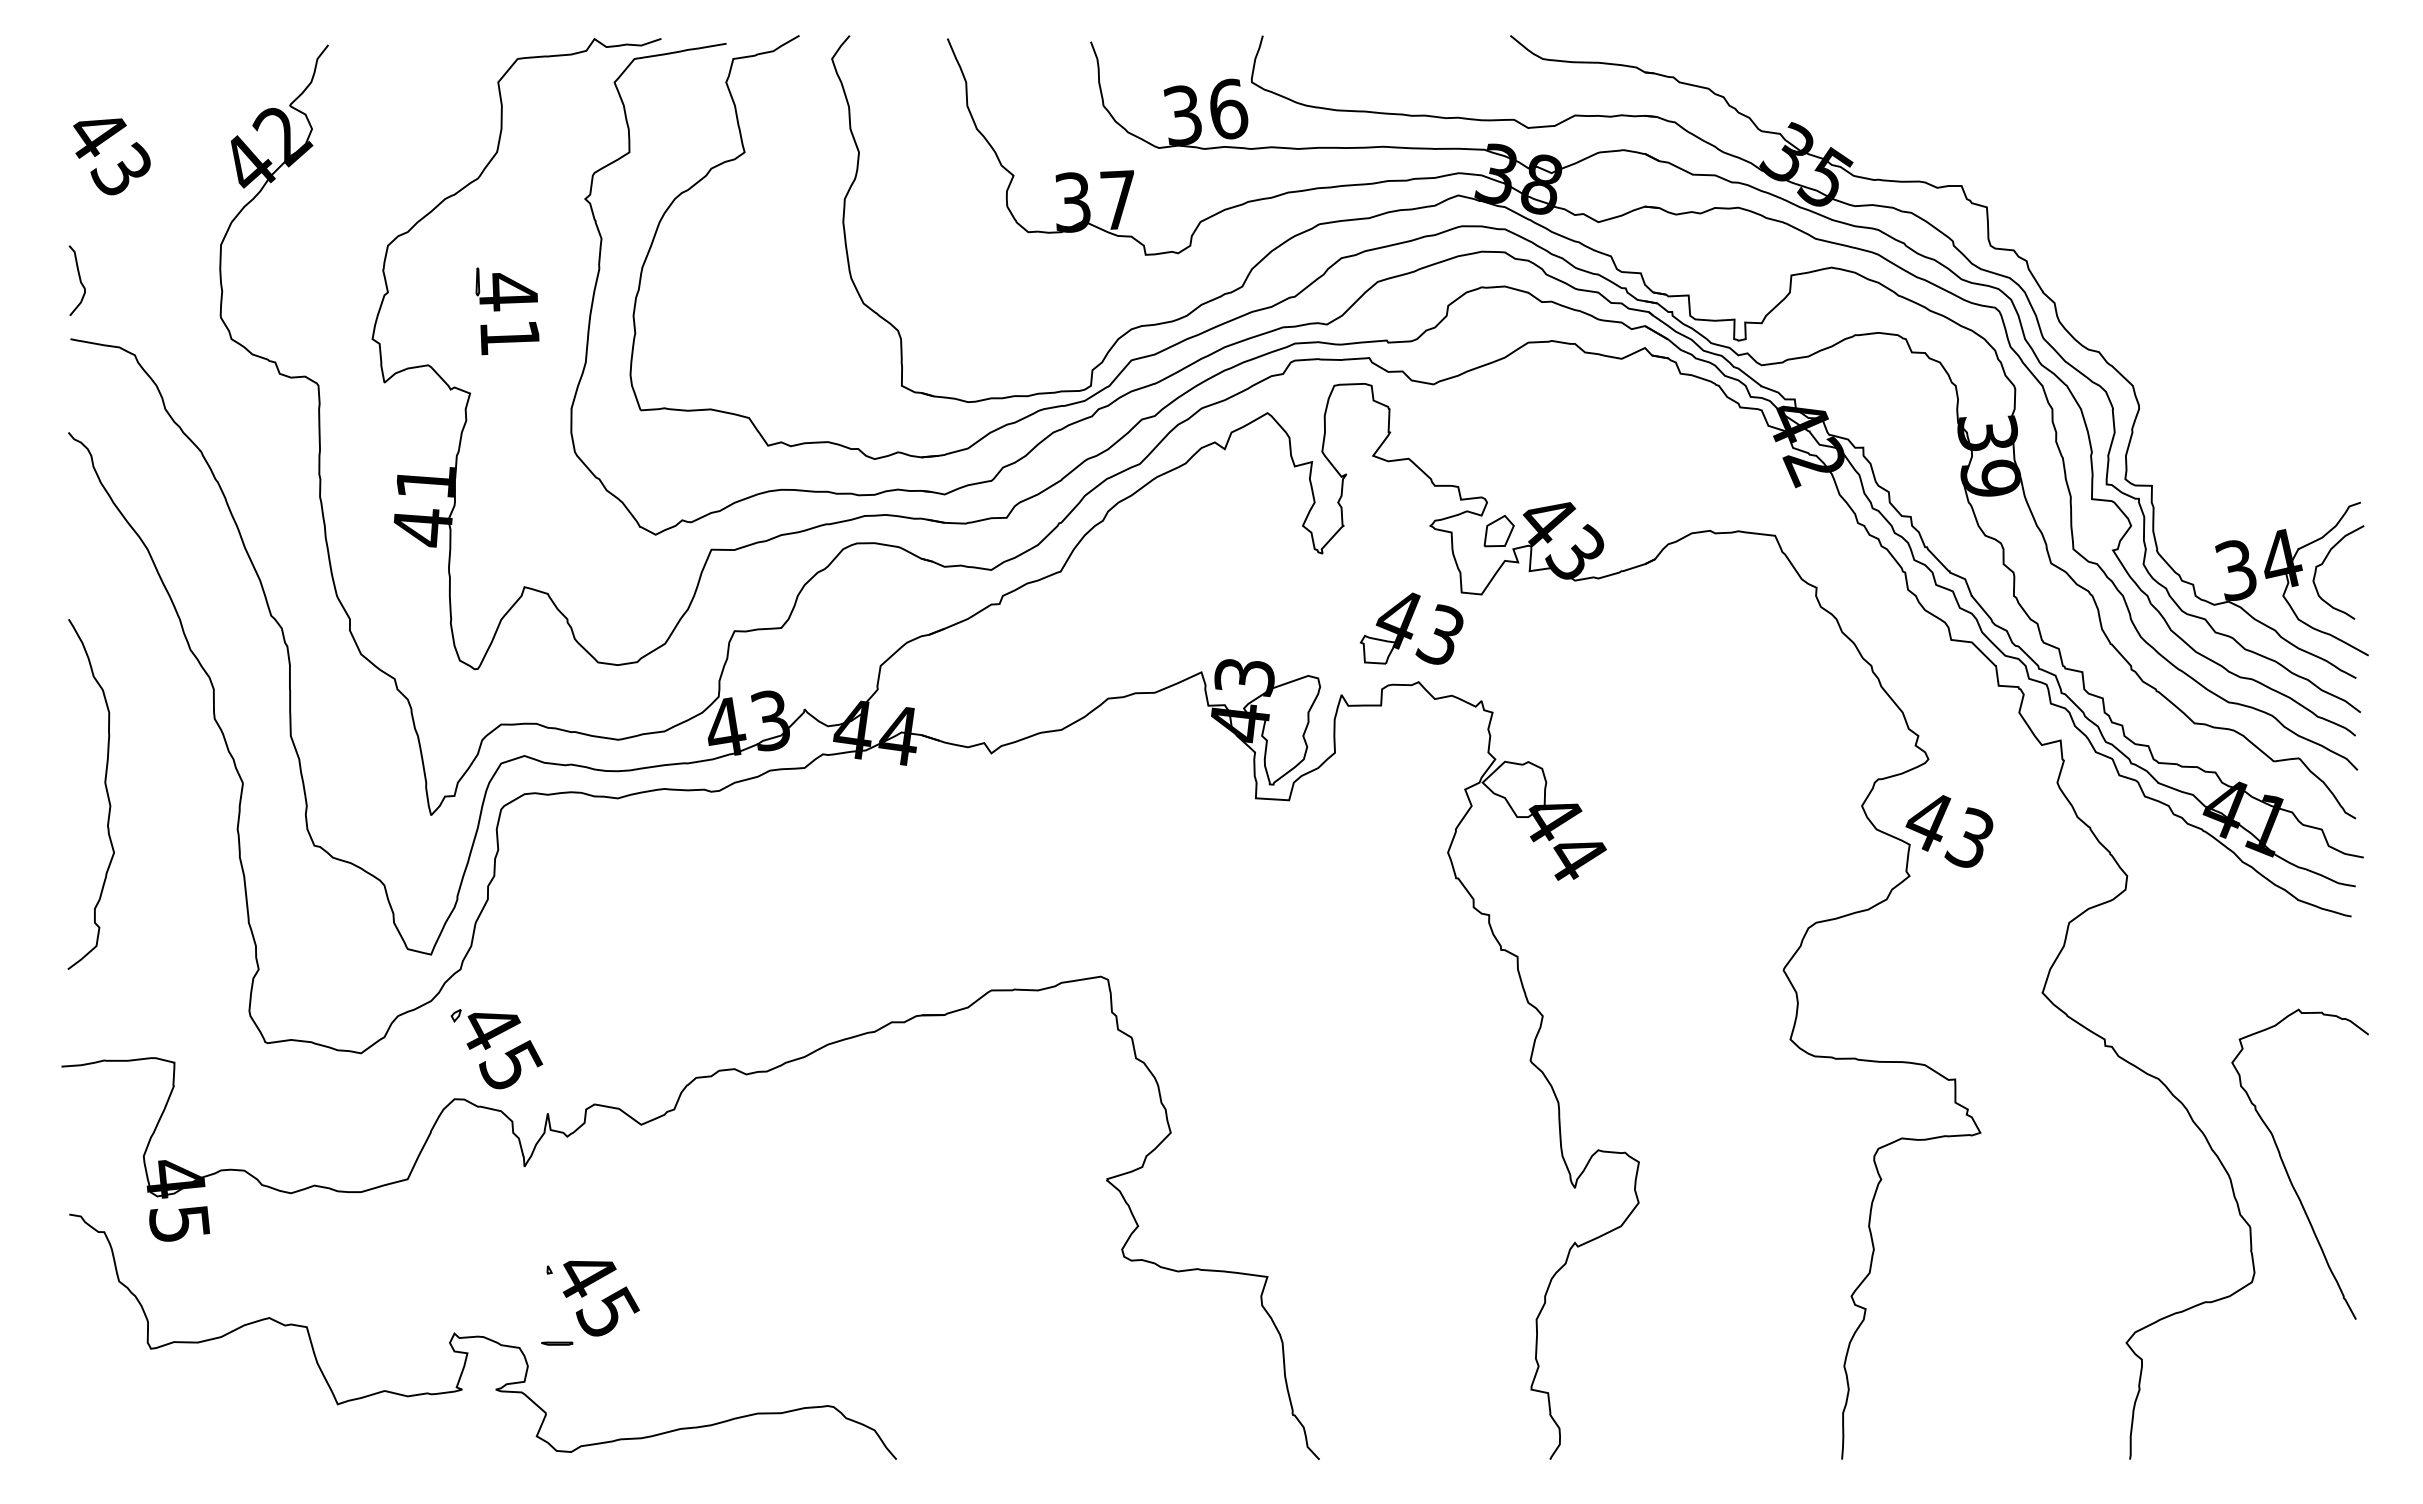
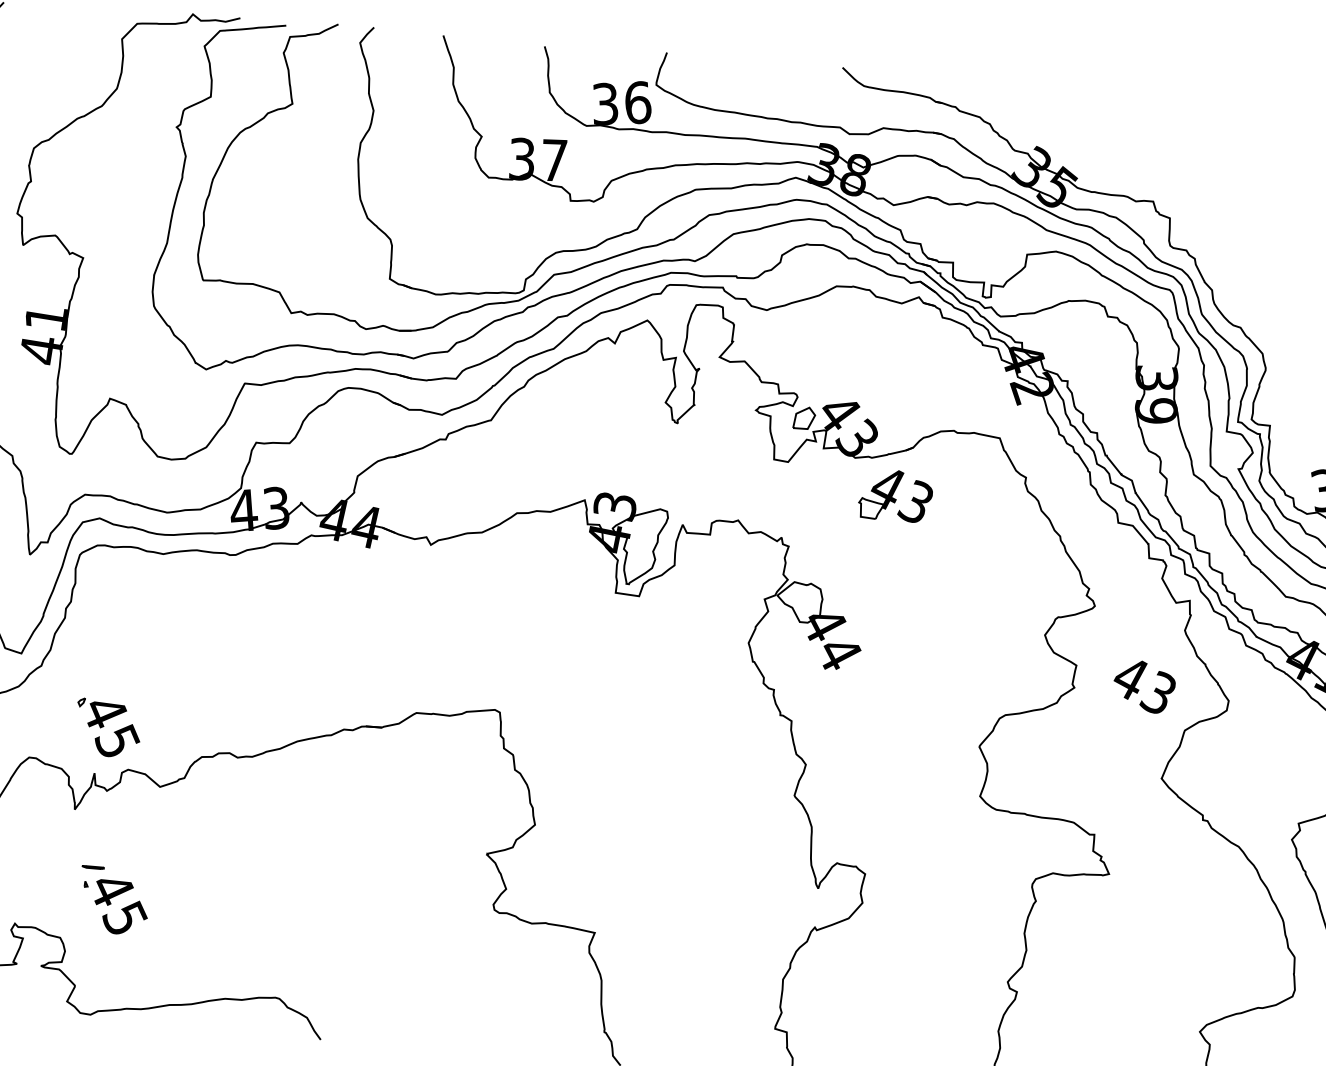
part: (500, 310) -> (109, 201), removed
part: (1411, 628) -> (895, 495), moved
text: (1949, 831) -> (1144, 686), moved
part: (490, 1047) -> (104, 726), moved
line: (557, 1343) -> (93, 867), moved

